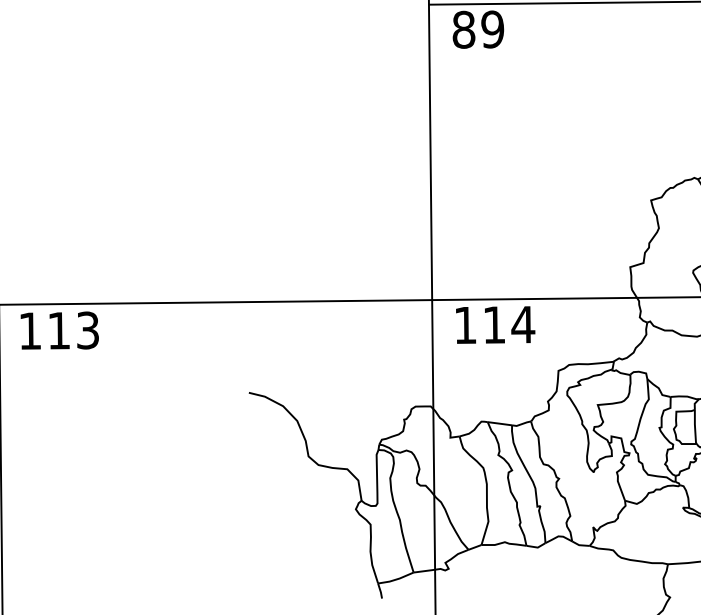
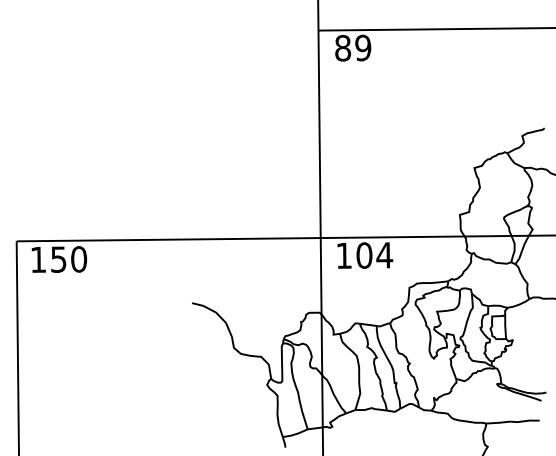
text: (494, 324) -> (364, 255), 114 -> 104
text: (74, 330) -> (69, 259), 113 -> 150

